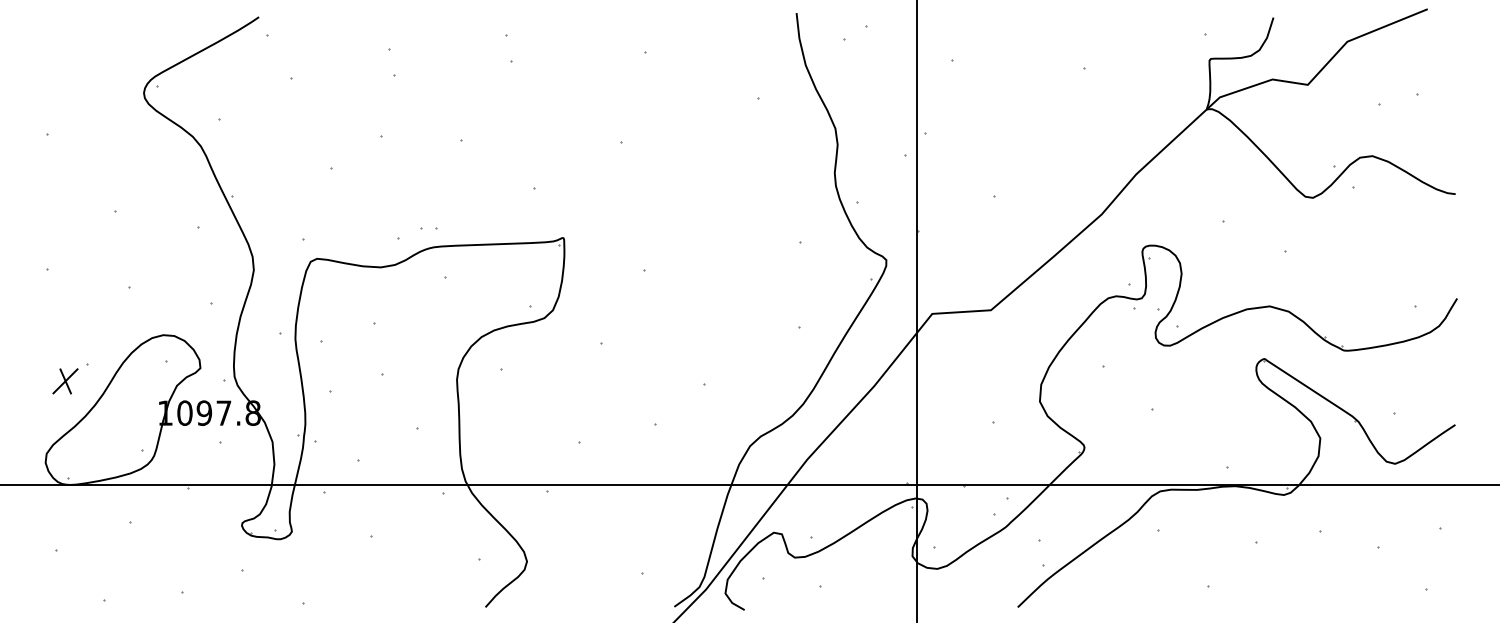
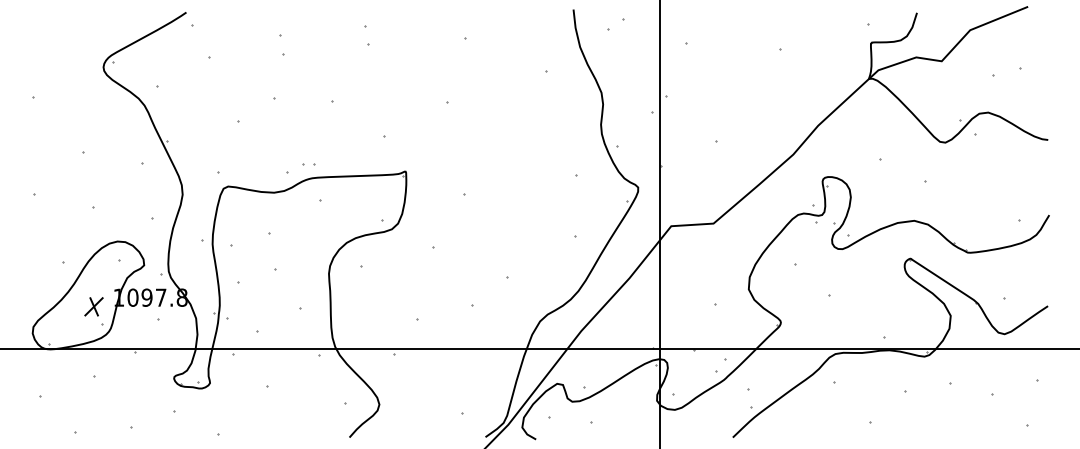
part: (64, 380) -> (93, 306), moved

